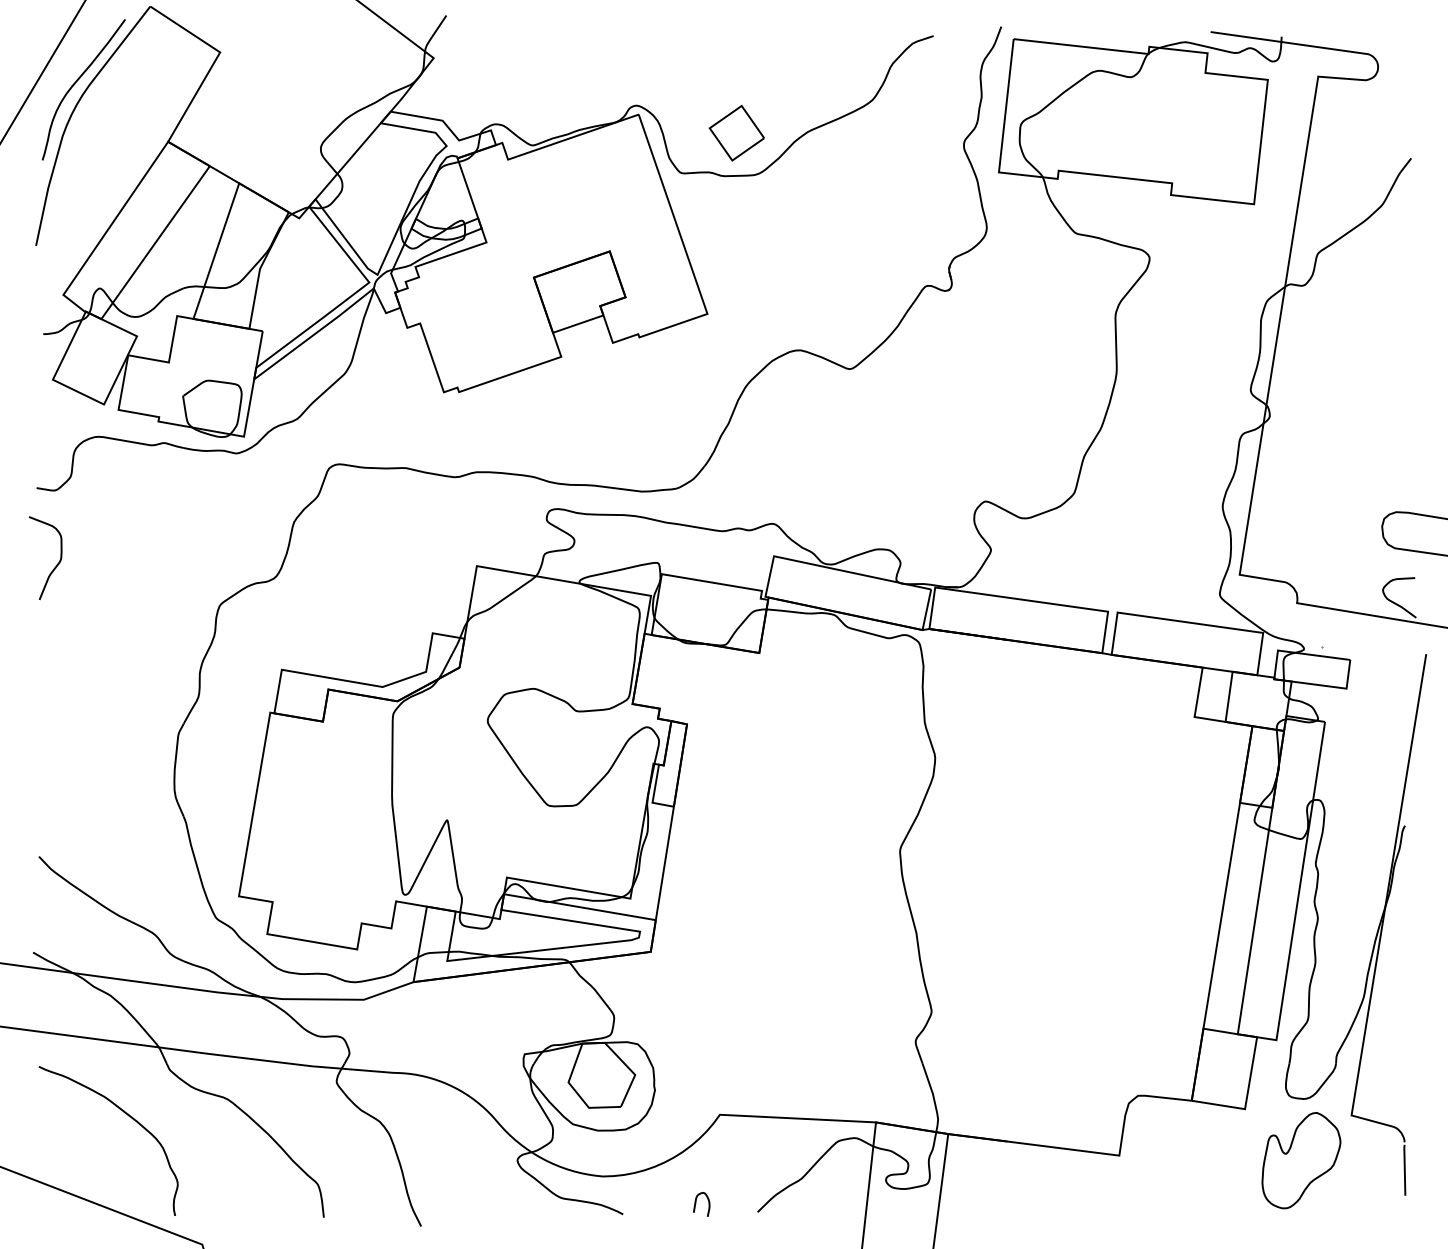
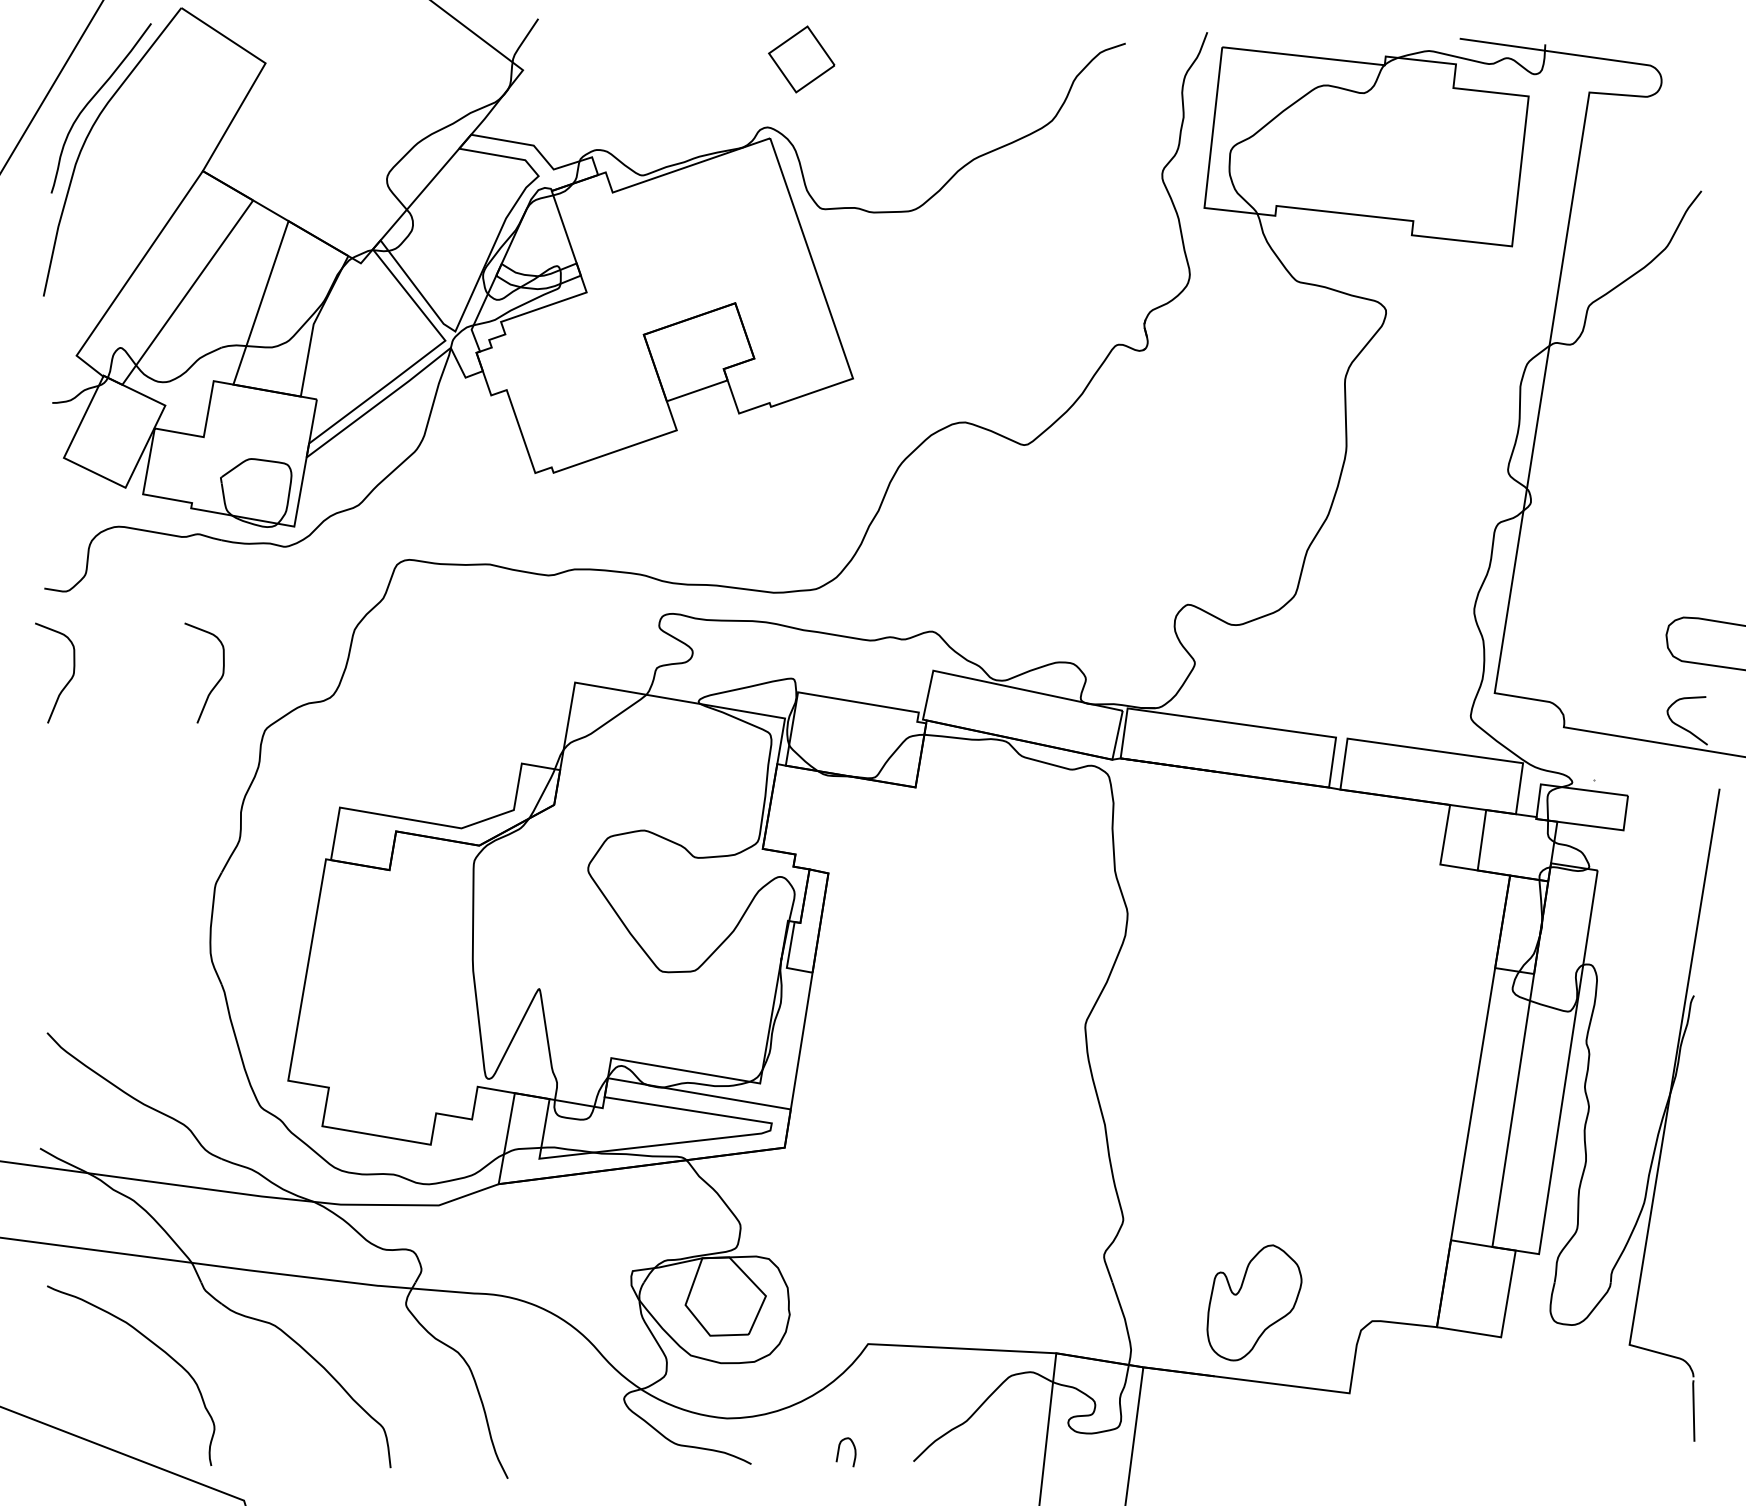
part: (736, 132) -> (801, 58), moved
curve: (180, 564) -> (217, 680), added
part: (1301, 1160) -> (1254, 1302), moved

